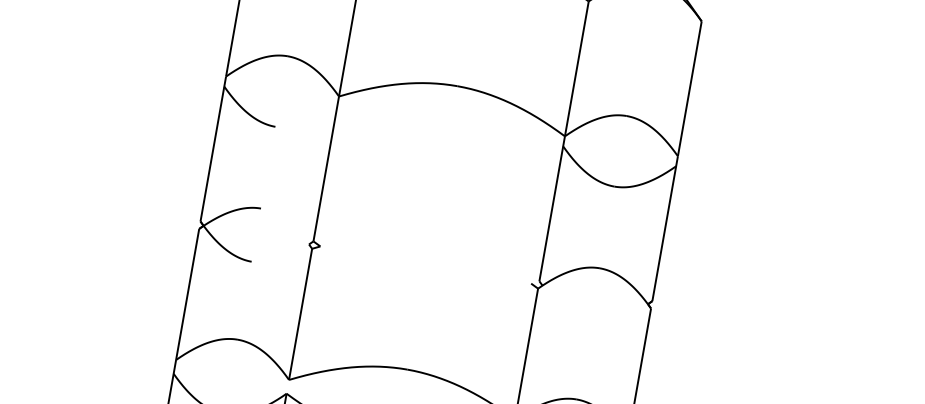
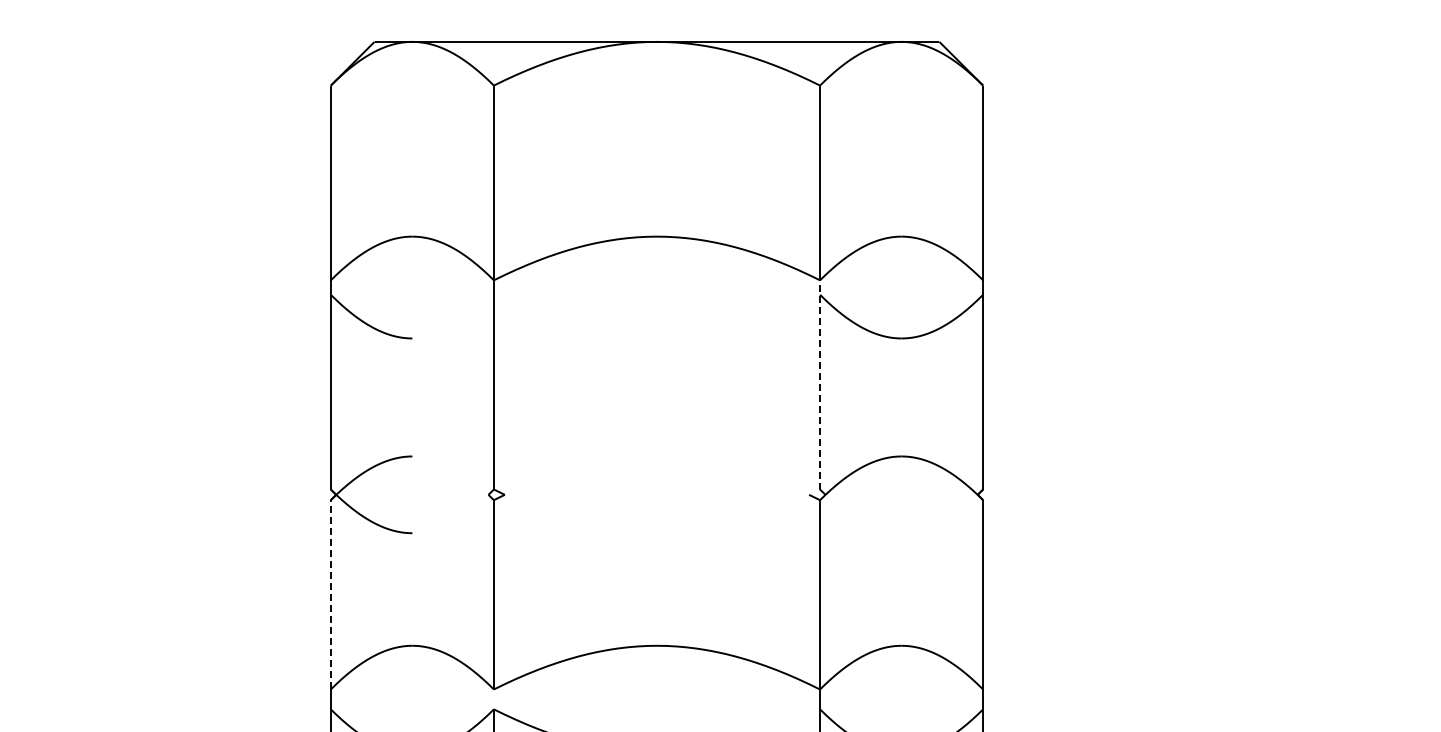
line: (552, 208) -> (820, 384), solid -> dashed
line: (187, 294) -> (330, 594), solid -> dashed

